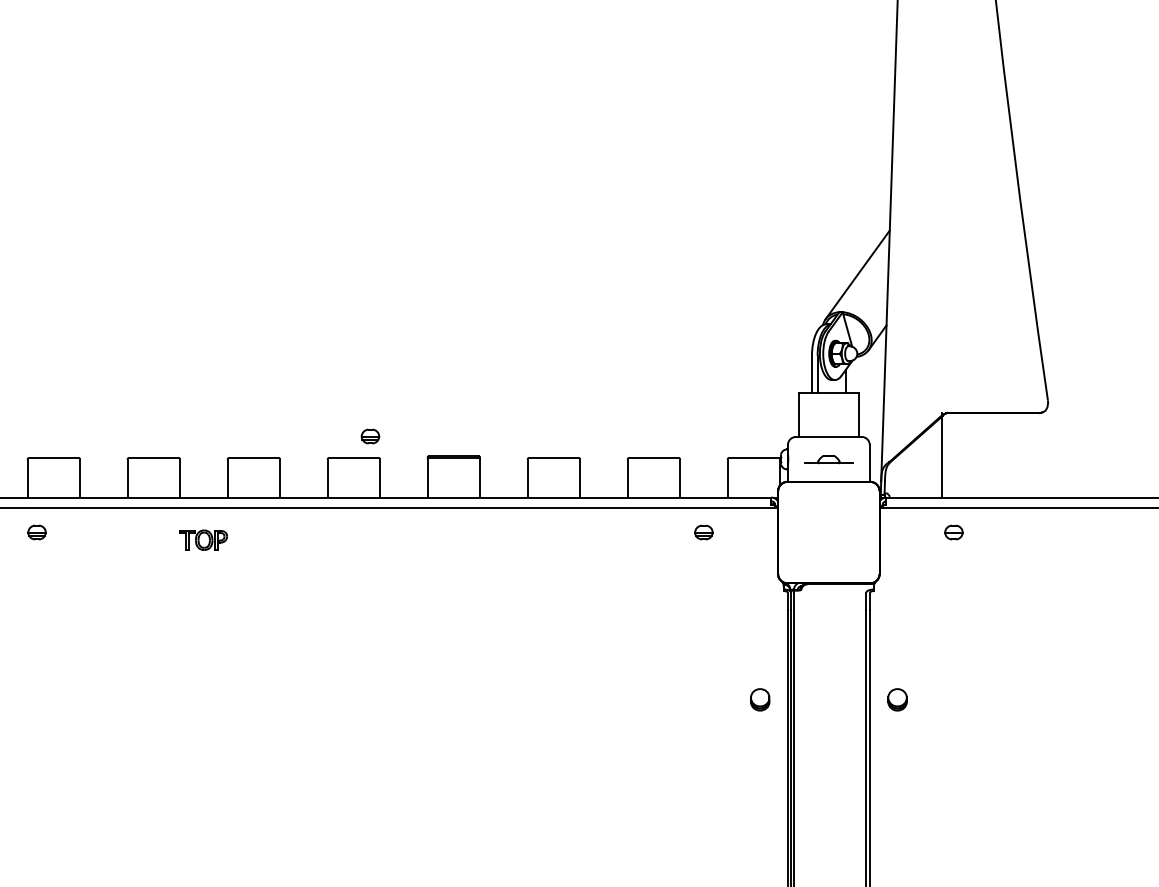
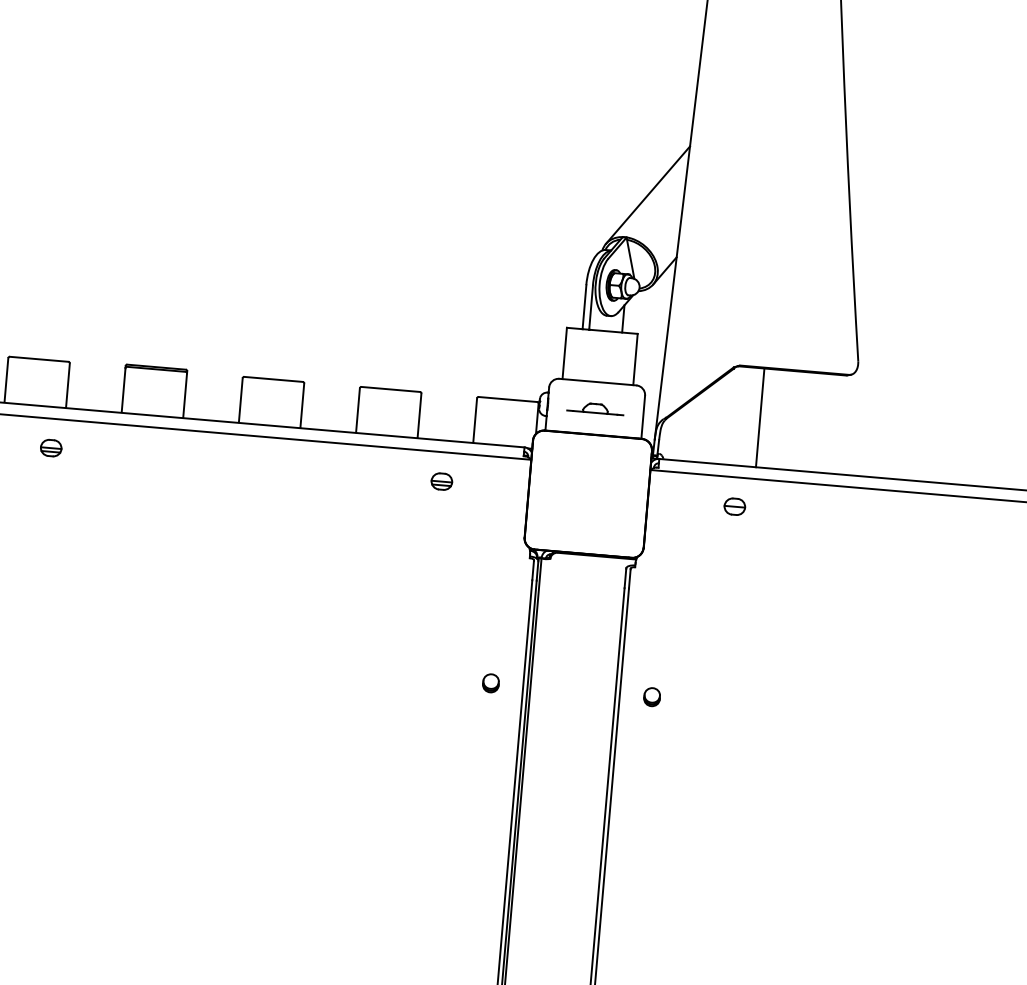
part: (370, 436) -> (51, 448), moved
line: (941, 455) -> (759, 417), moved
part: (759, 699) -> (490, 682), size x0.71
part: (897, 699) -> (651, 696), size x0.71

